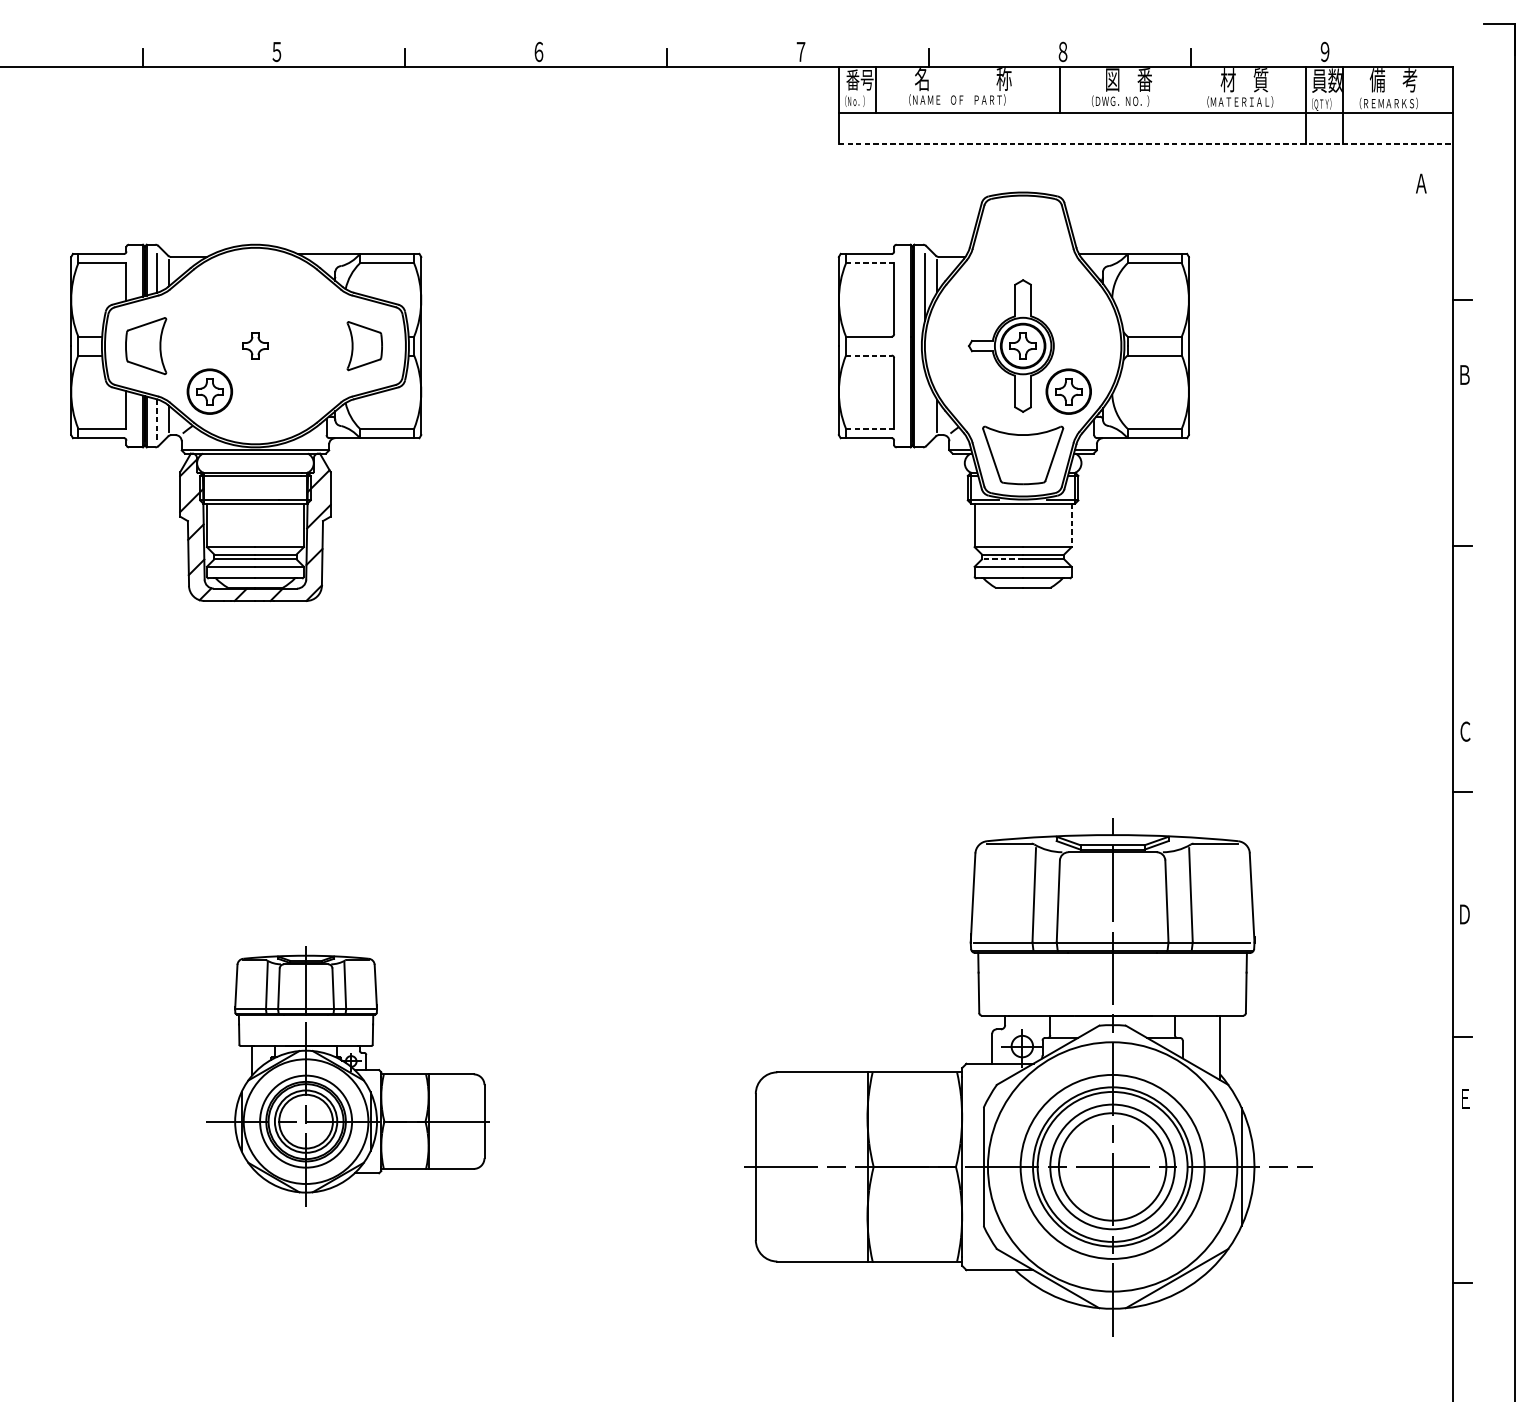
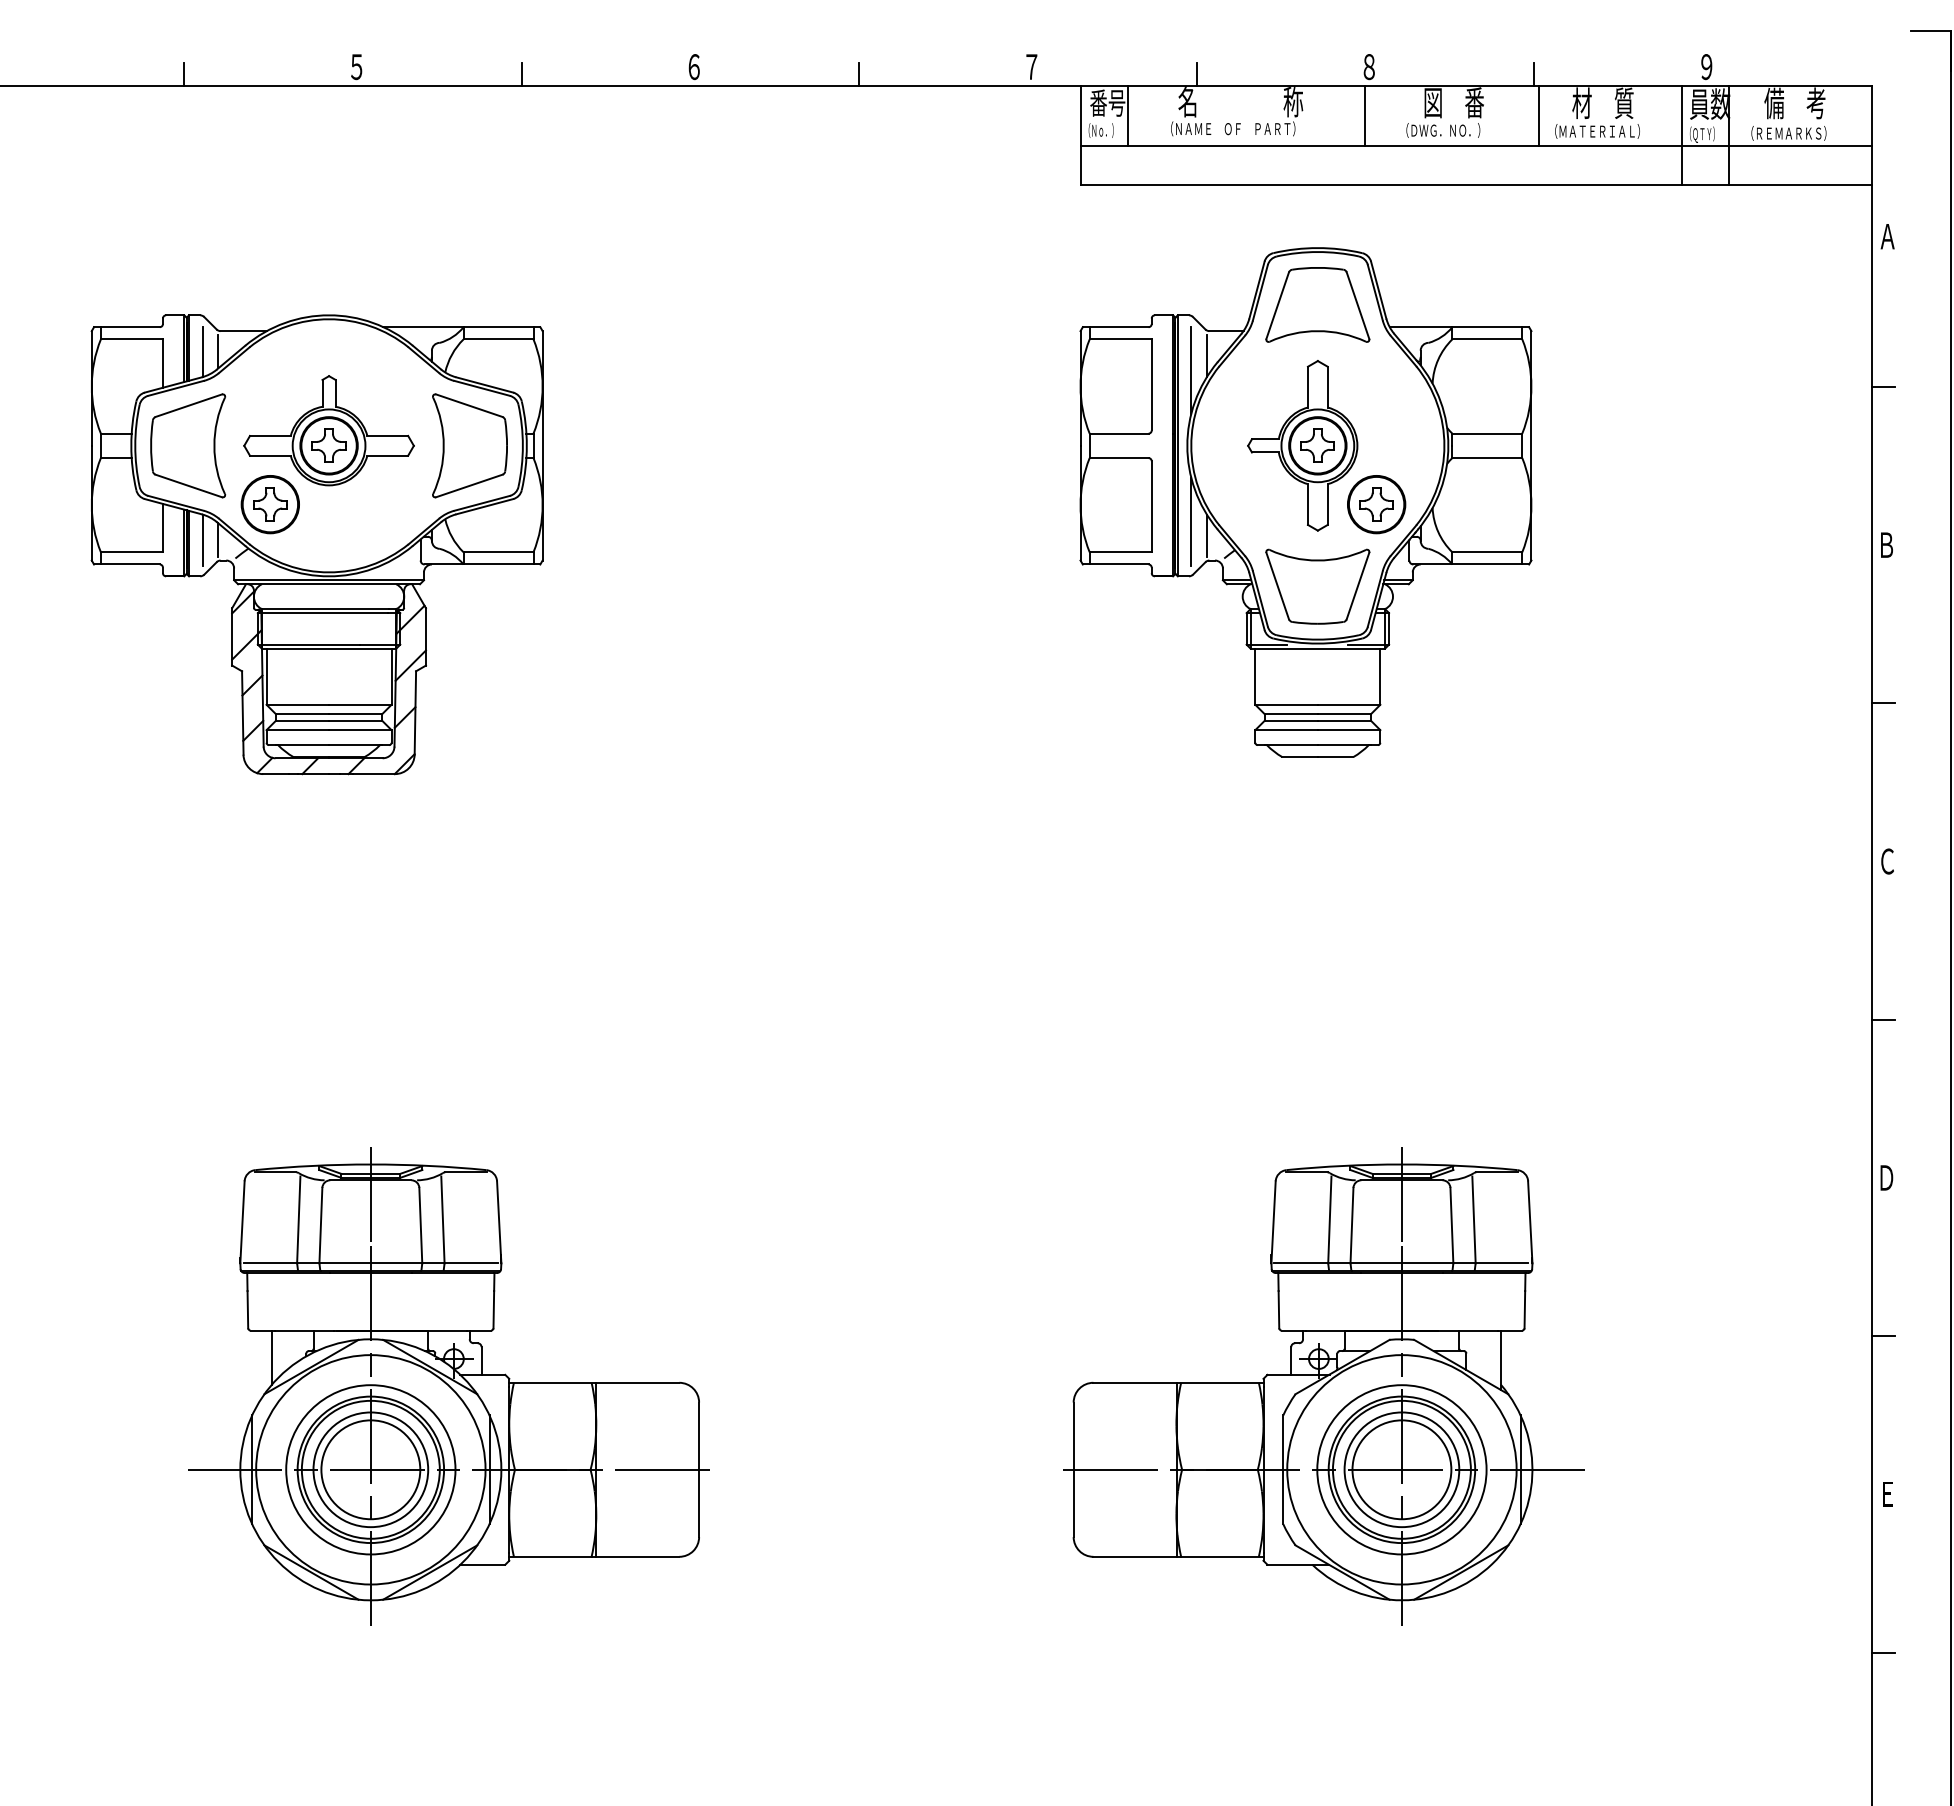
line: (1195, 89) -> (1539, 115), added
line: (1146, 143) -> (1476, 185), dashed -> solid
text: (1421, 183) -> (1887, 236), moved
part: (1022, 236) -> (1317, 304), added
line: (870, 263) -> (1121, 339), dashed -> solid
part: (255, 334) -> (328, 430), added
part: (146, 345) -> (188, 445), size x1.43
part: (364, 345) -> (469, 445), size x1.67
line: (869, 355) -> (1119, 458), dashed -> solid
text: (1464, 374) -> (1886, 544), moved
line: (925, 404) -> (1191, 521), added
line: (157, 419) -> (202, 540), dashed -> solid
line: (870, 428) -> (1121, 552), dashed -> solid
line: (1071, 525) -> (1380, 677), dashed -> solid
line: (1001, 559) -> (1290, 720), dashed -> solid
text: (1465, 731) -> (1887, 861), moved
part: (348, 1076) -> (448, 1386), size x1.43
part: (1027, 1076) -> (1323, 1386), size x0.71
text: (1465, 1098) -> (1887, 1494), moved

